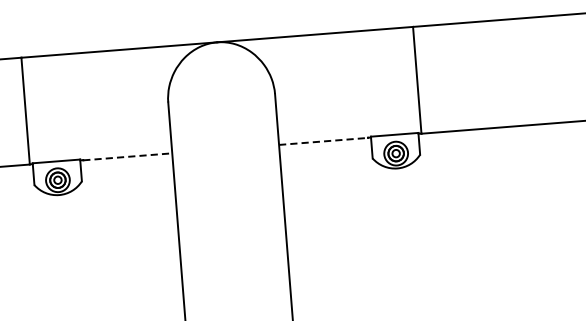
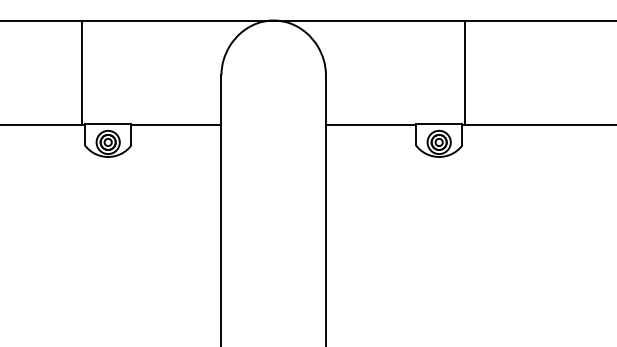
line: (323, 141) -> (369, 125), dashed -> solid
line: (127, 157) -> (177, 125), dashed -> solid

